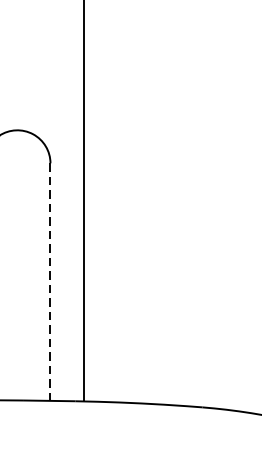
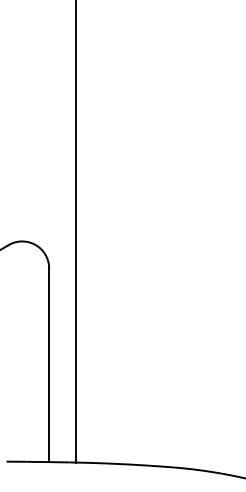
line: (50, 282) -> (49, 365), dashed -> solid

